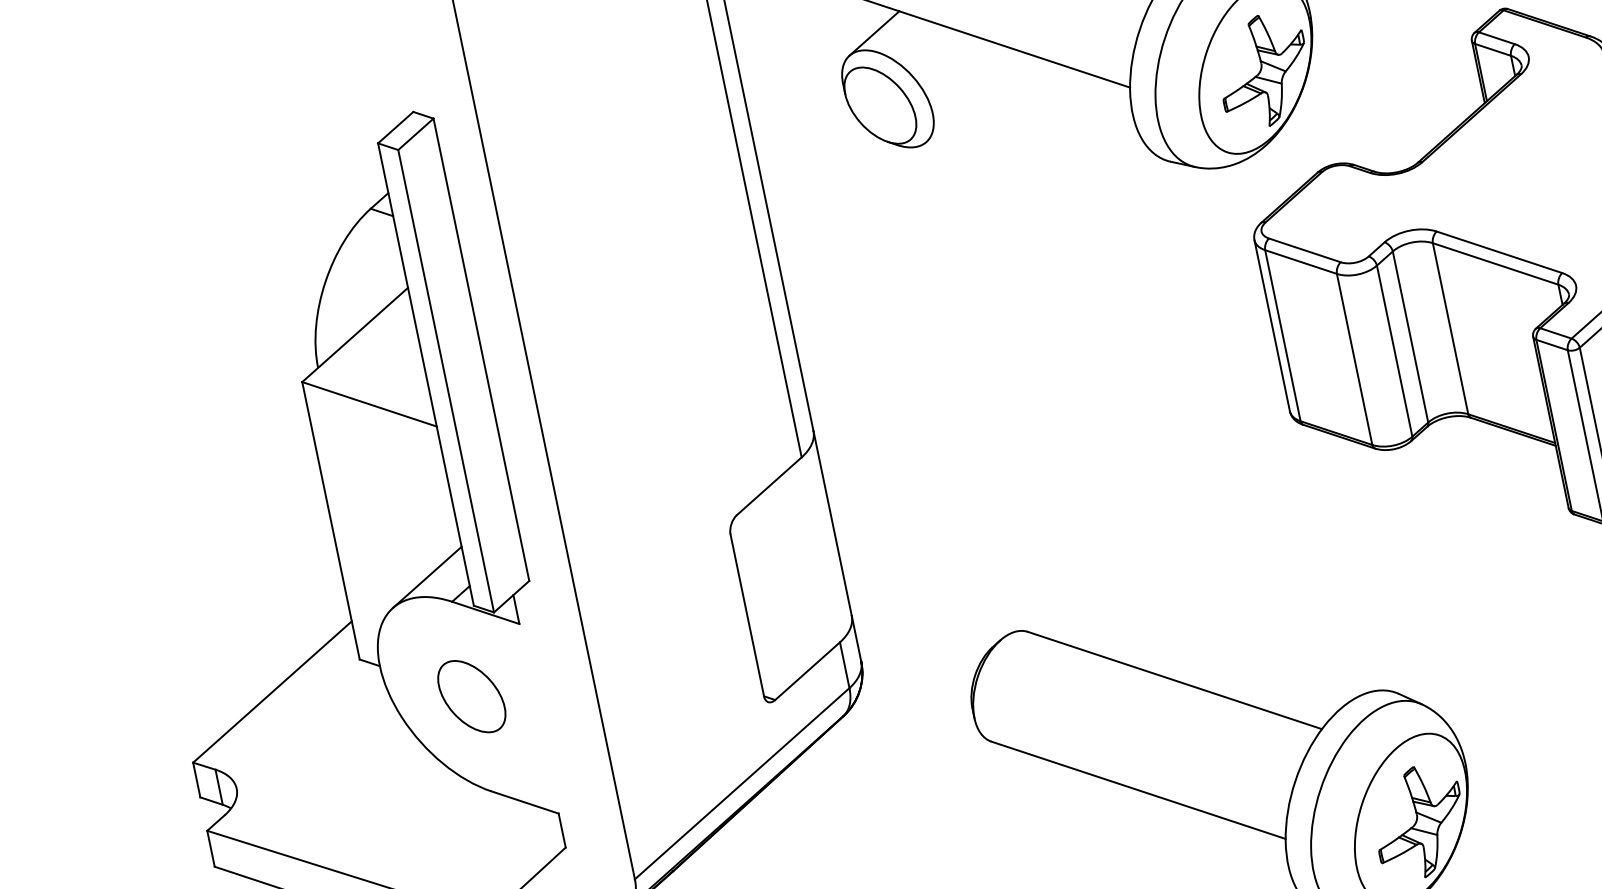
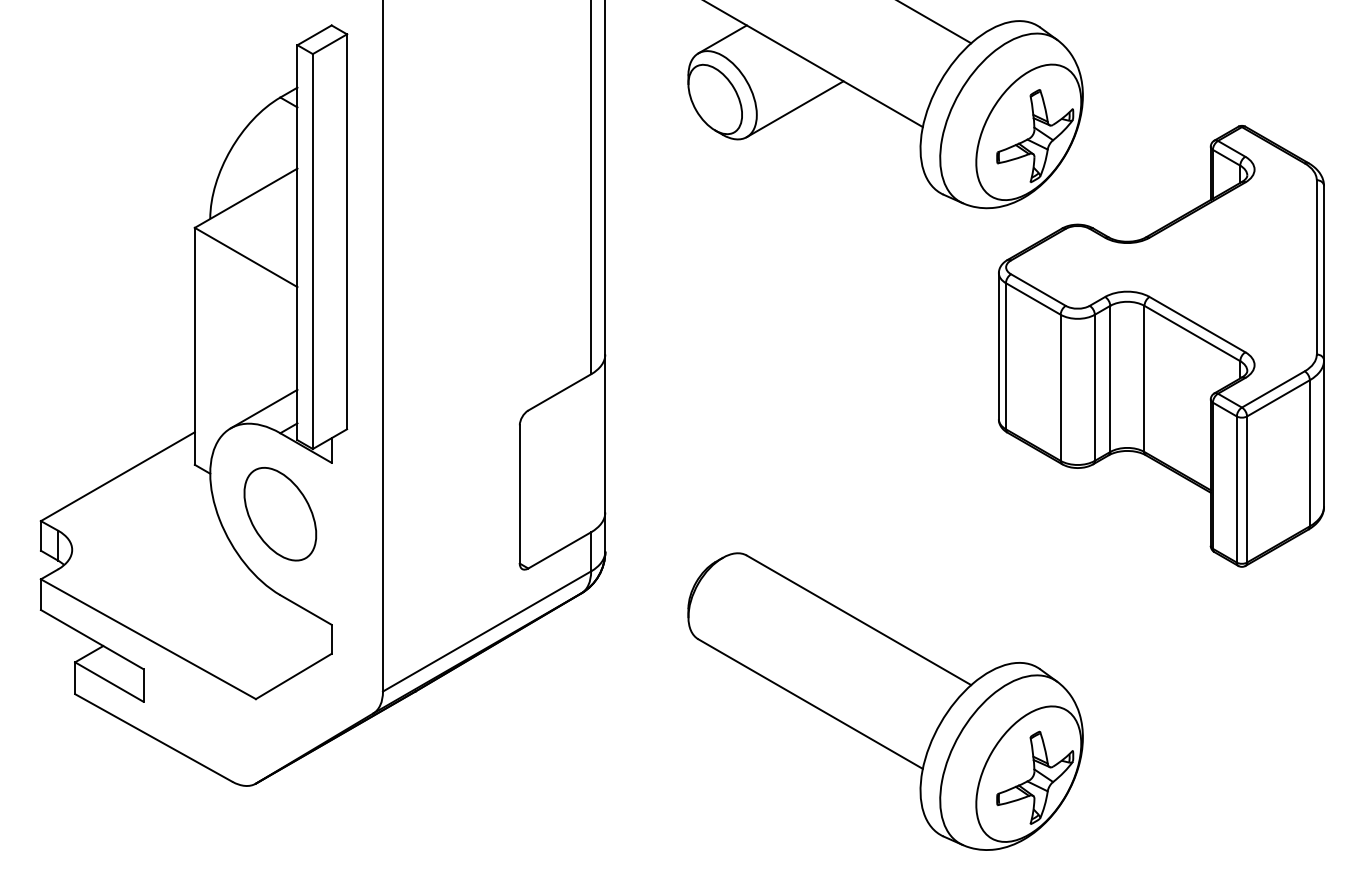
line: (975, 98) -> (794, 109), added
part: (472, 696) -> (280, 514), size x1.43

